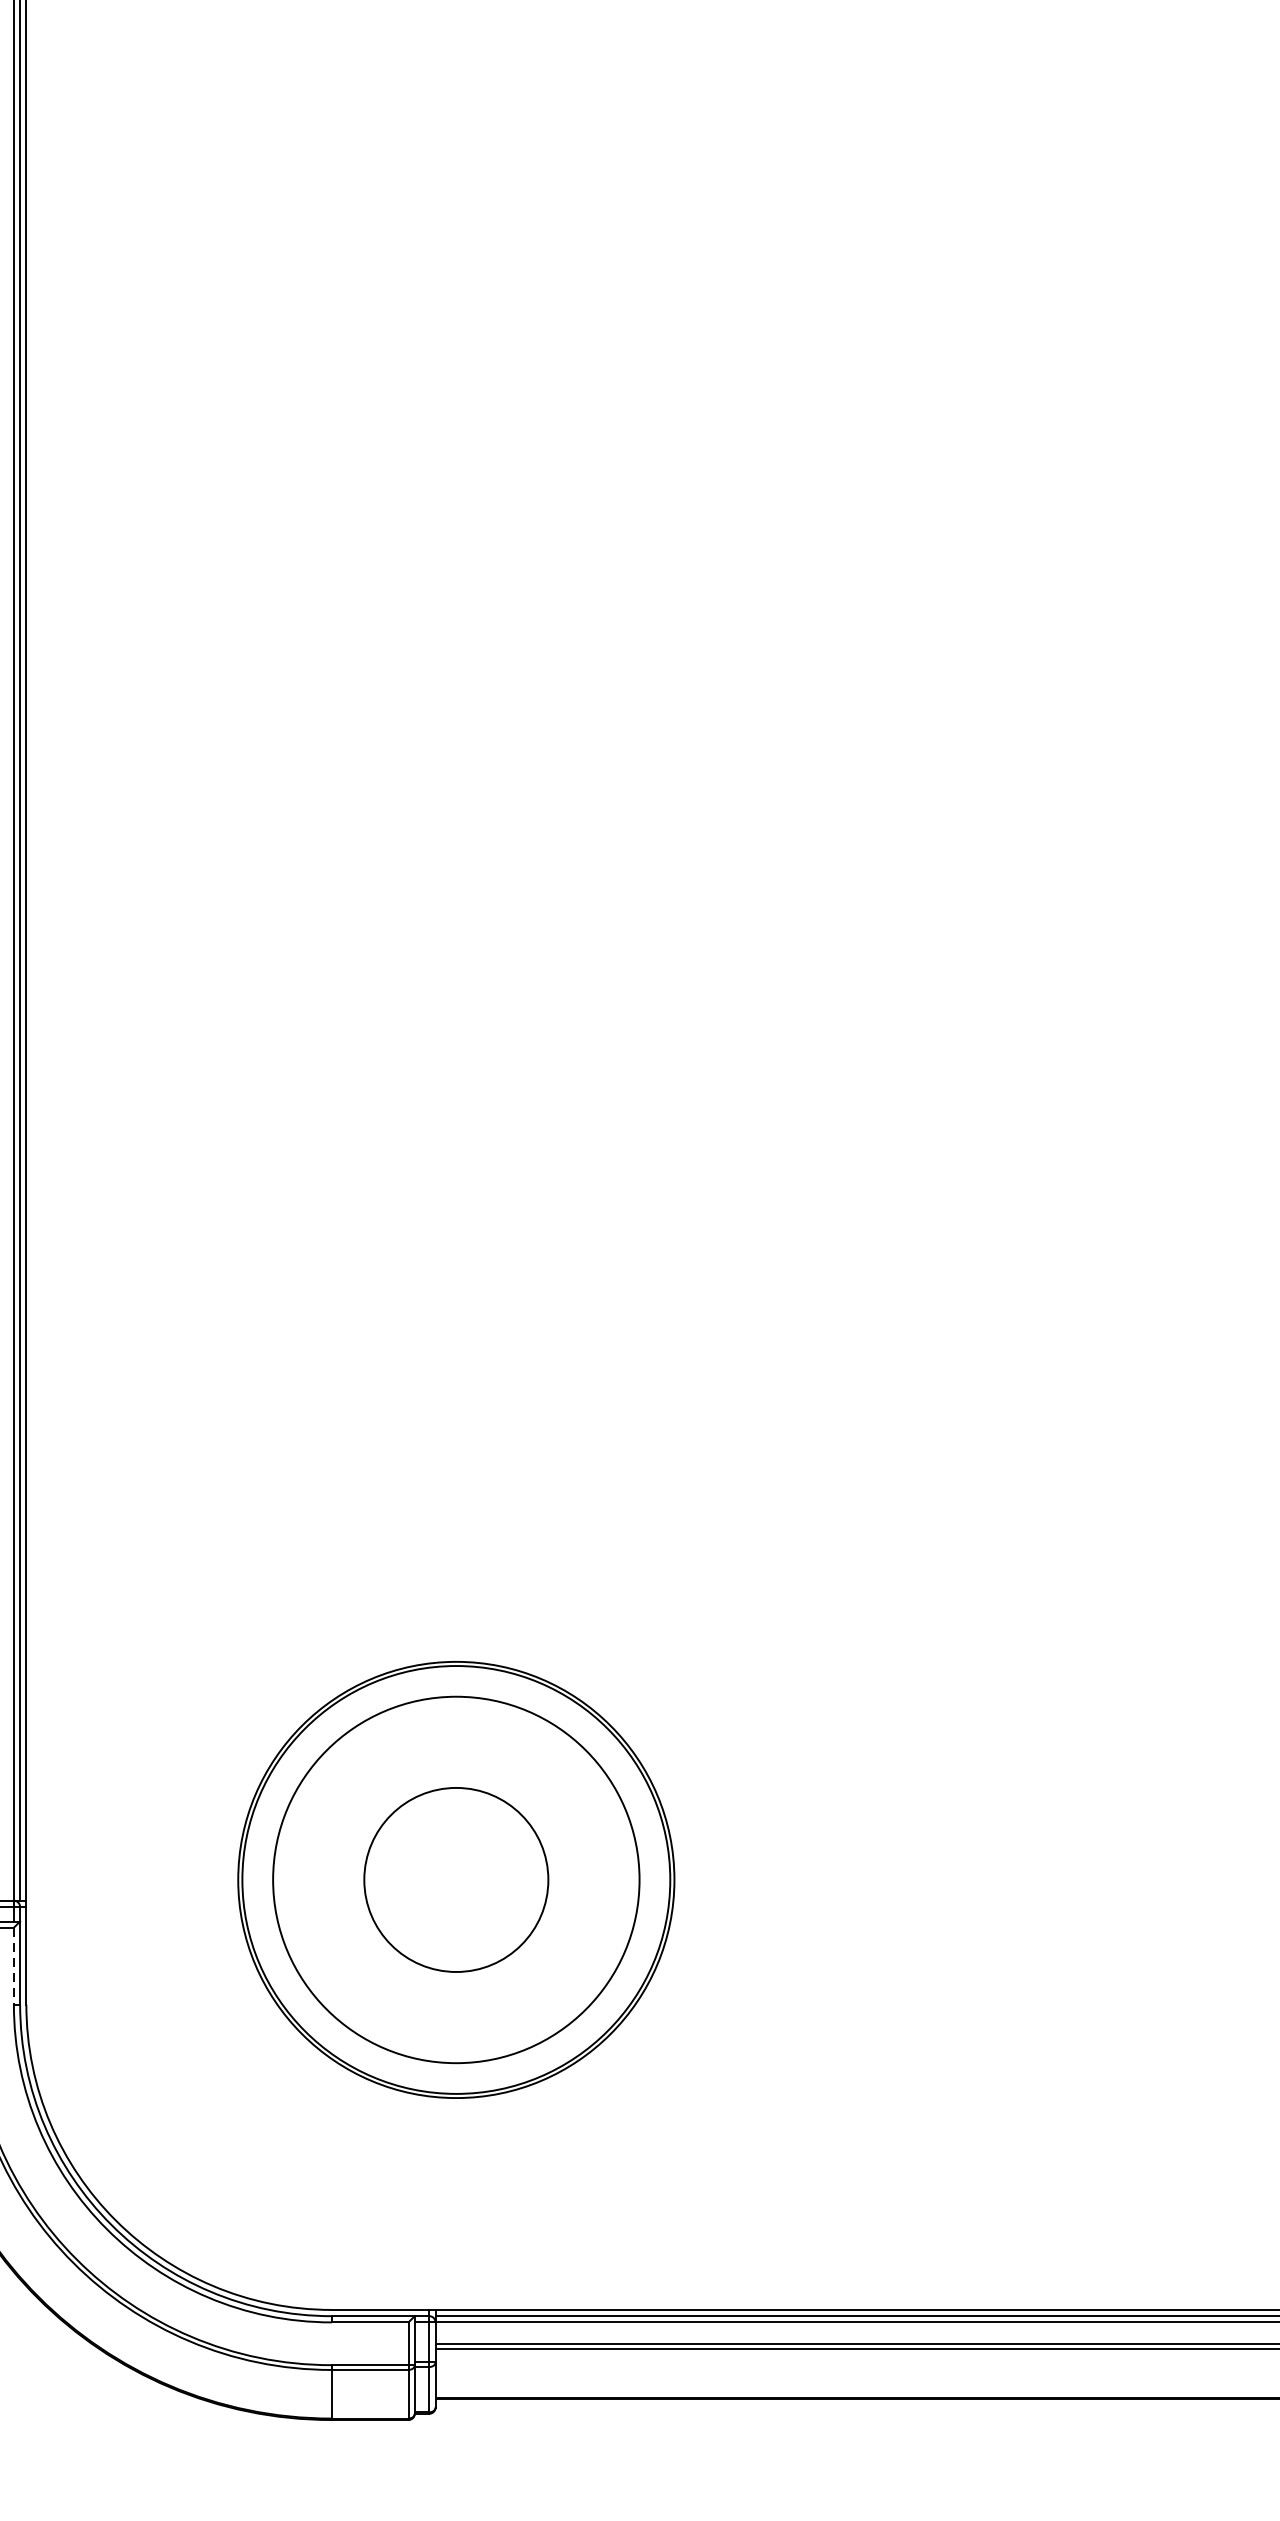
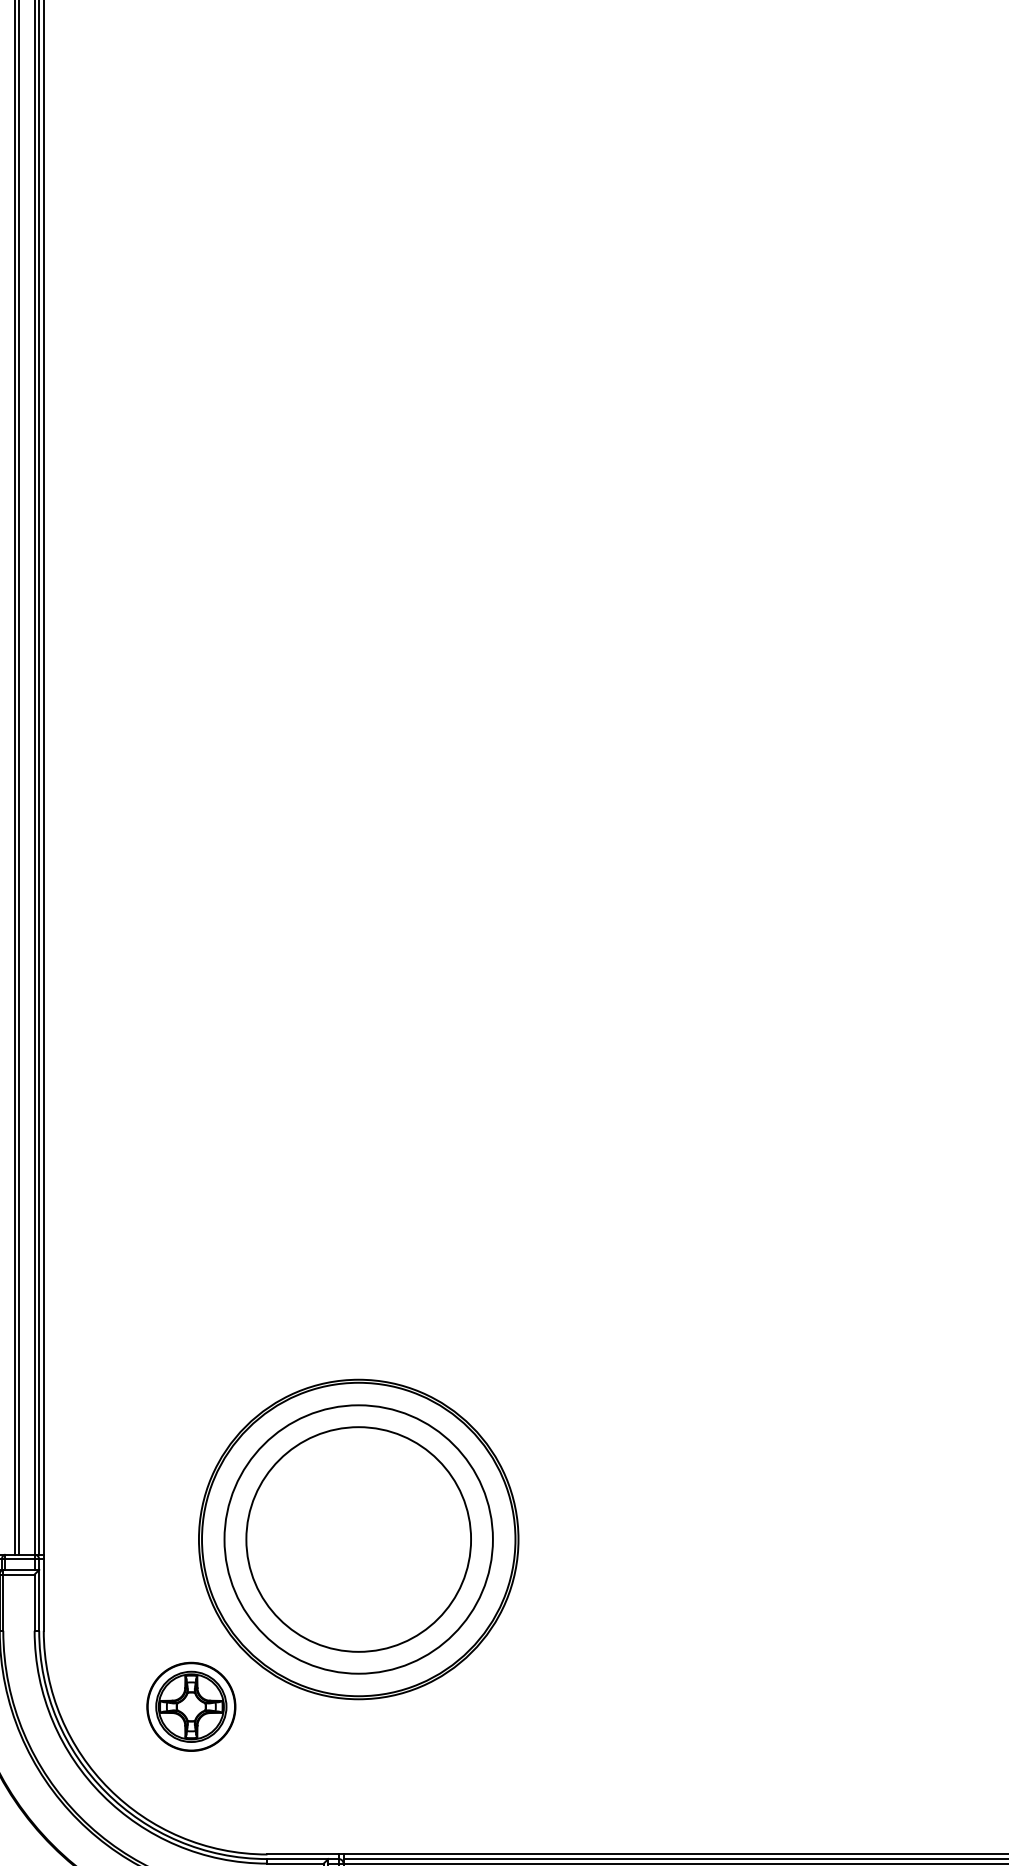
circle: (456, 1879) -> (358, 1539), size x1.67
line: (13, 1967) -> (34, 1603), dashed -> solid
part: (228, 2107) -> (191, 1706), added

